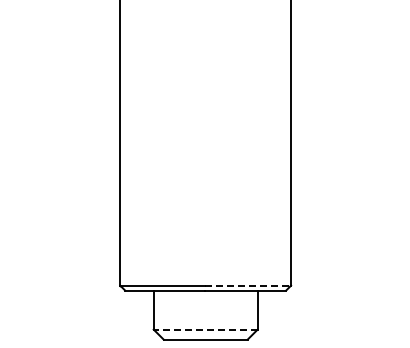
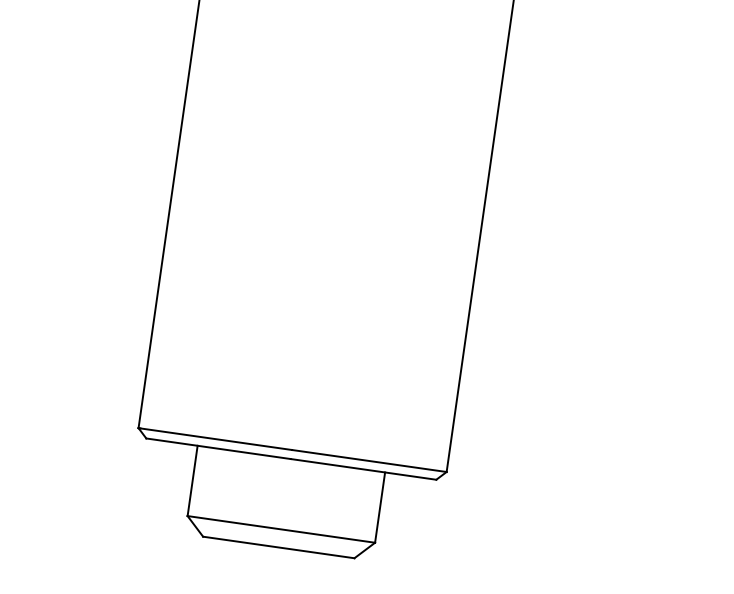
line: (248, 285) -> (369, 460), dashed -> solid
line: (205, 329) -> (281, 529), dashed -> solid

